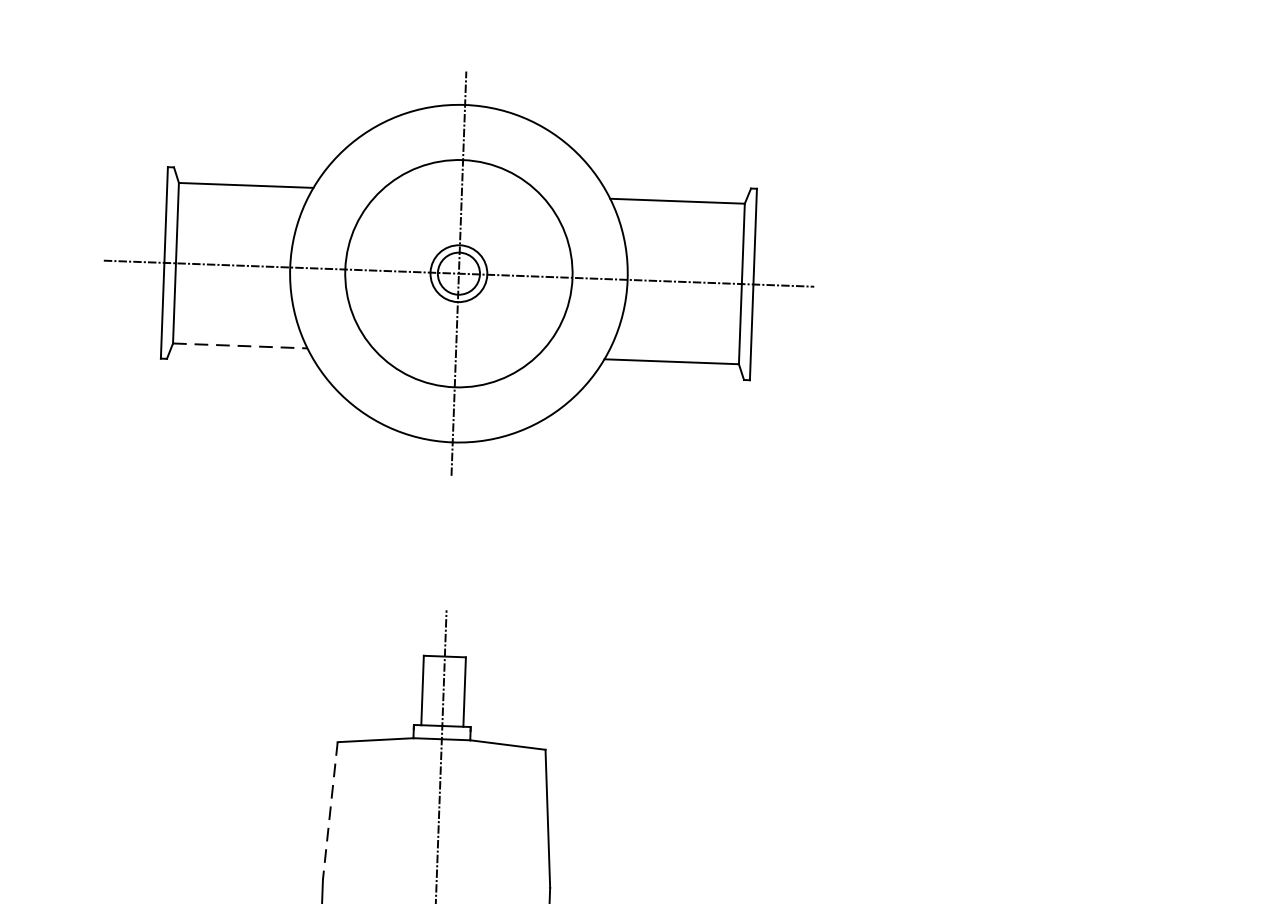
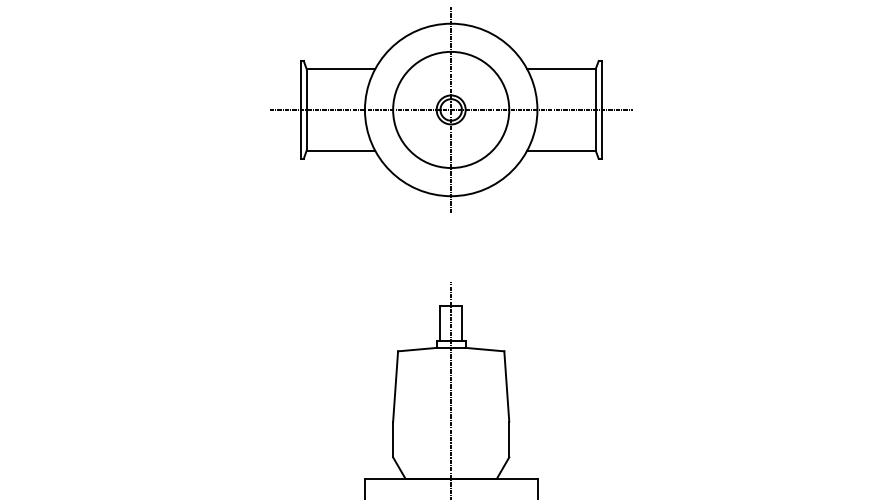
line: (241, 345) -> (341, 150), dashed -> solid
line: (330, 812) -> (395, 387), dashed -> solid

